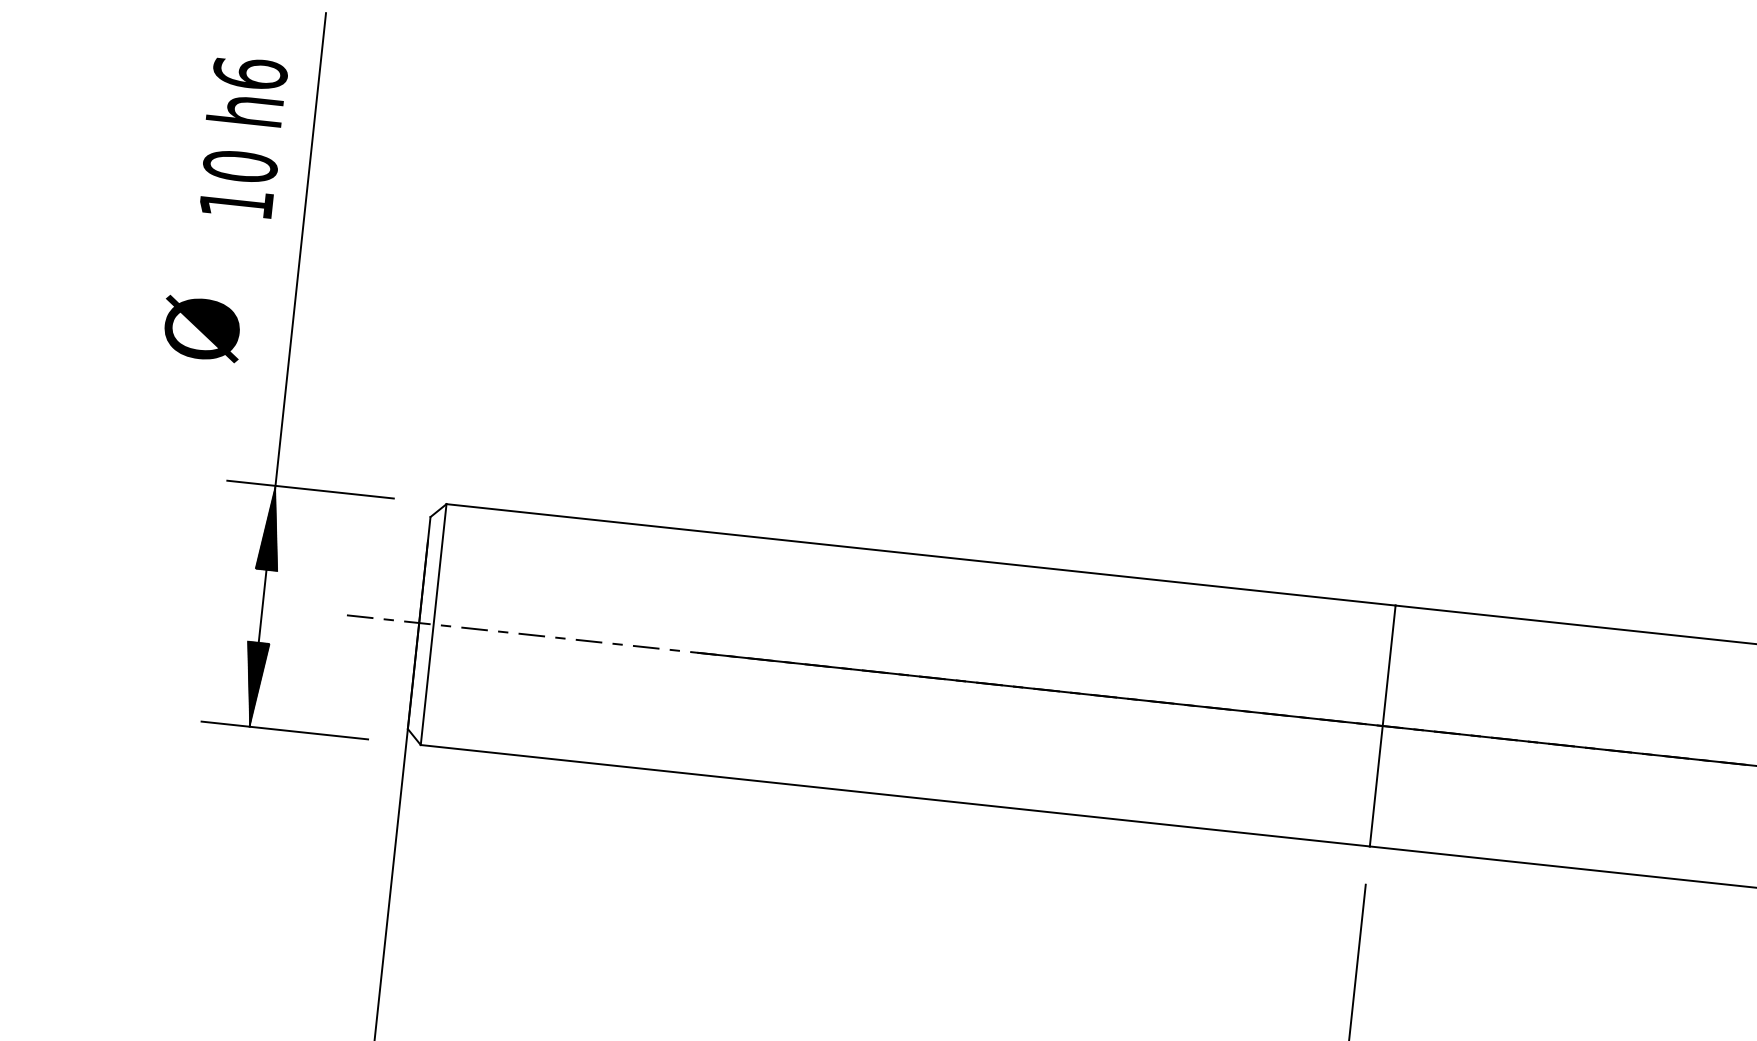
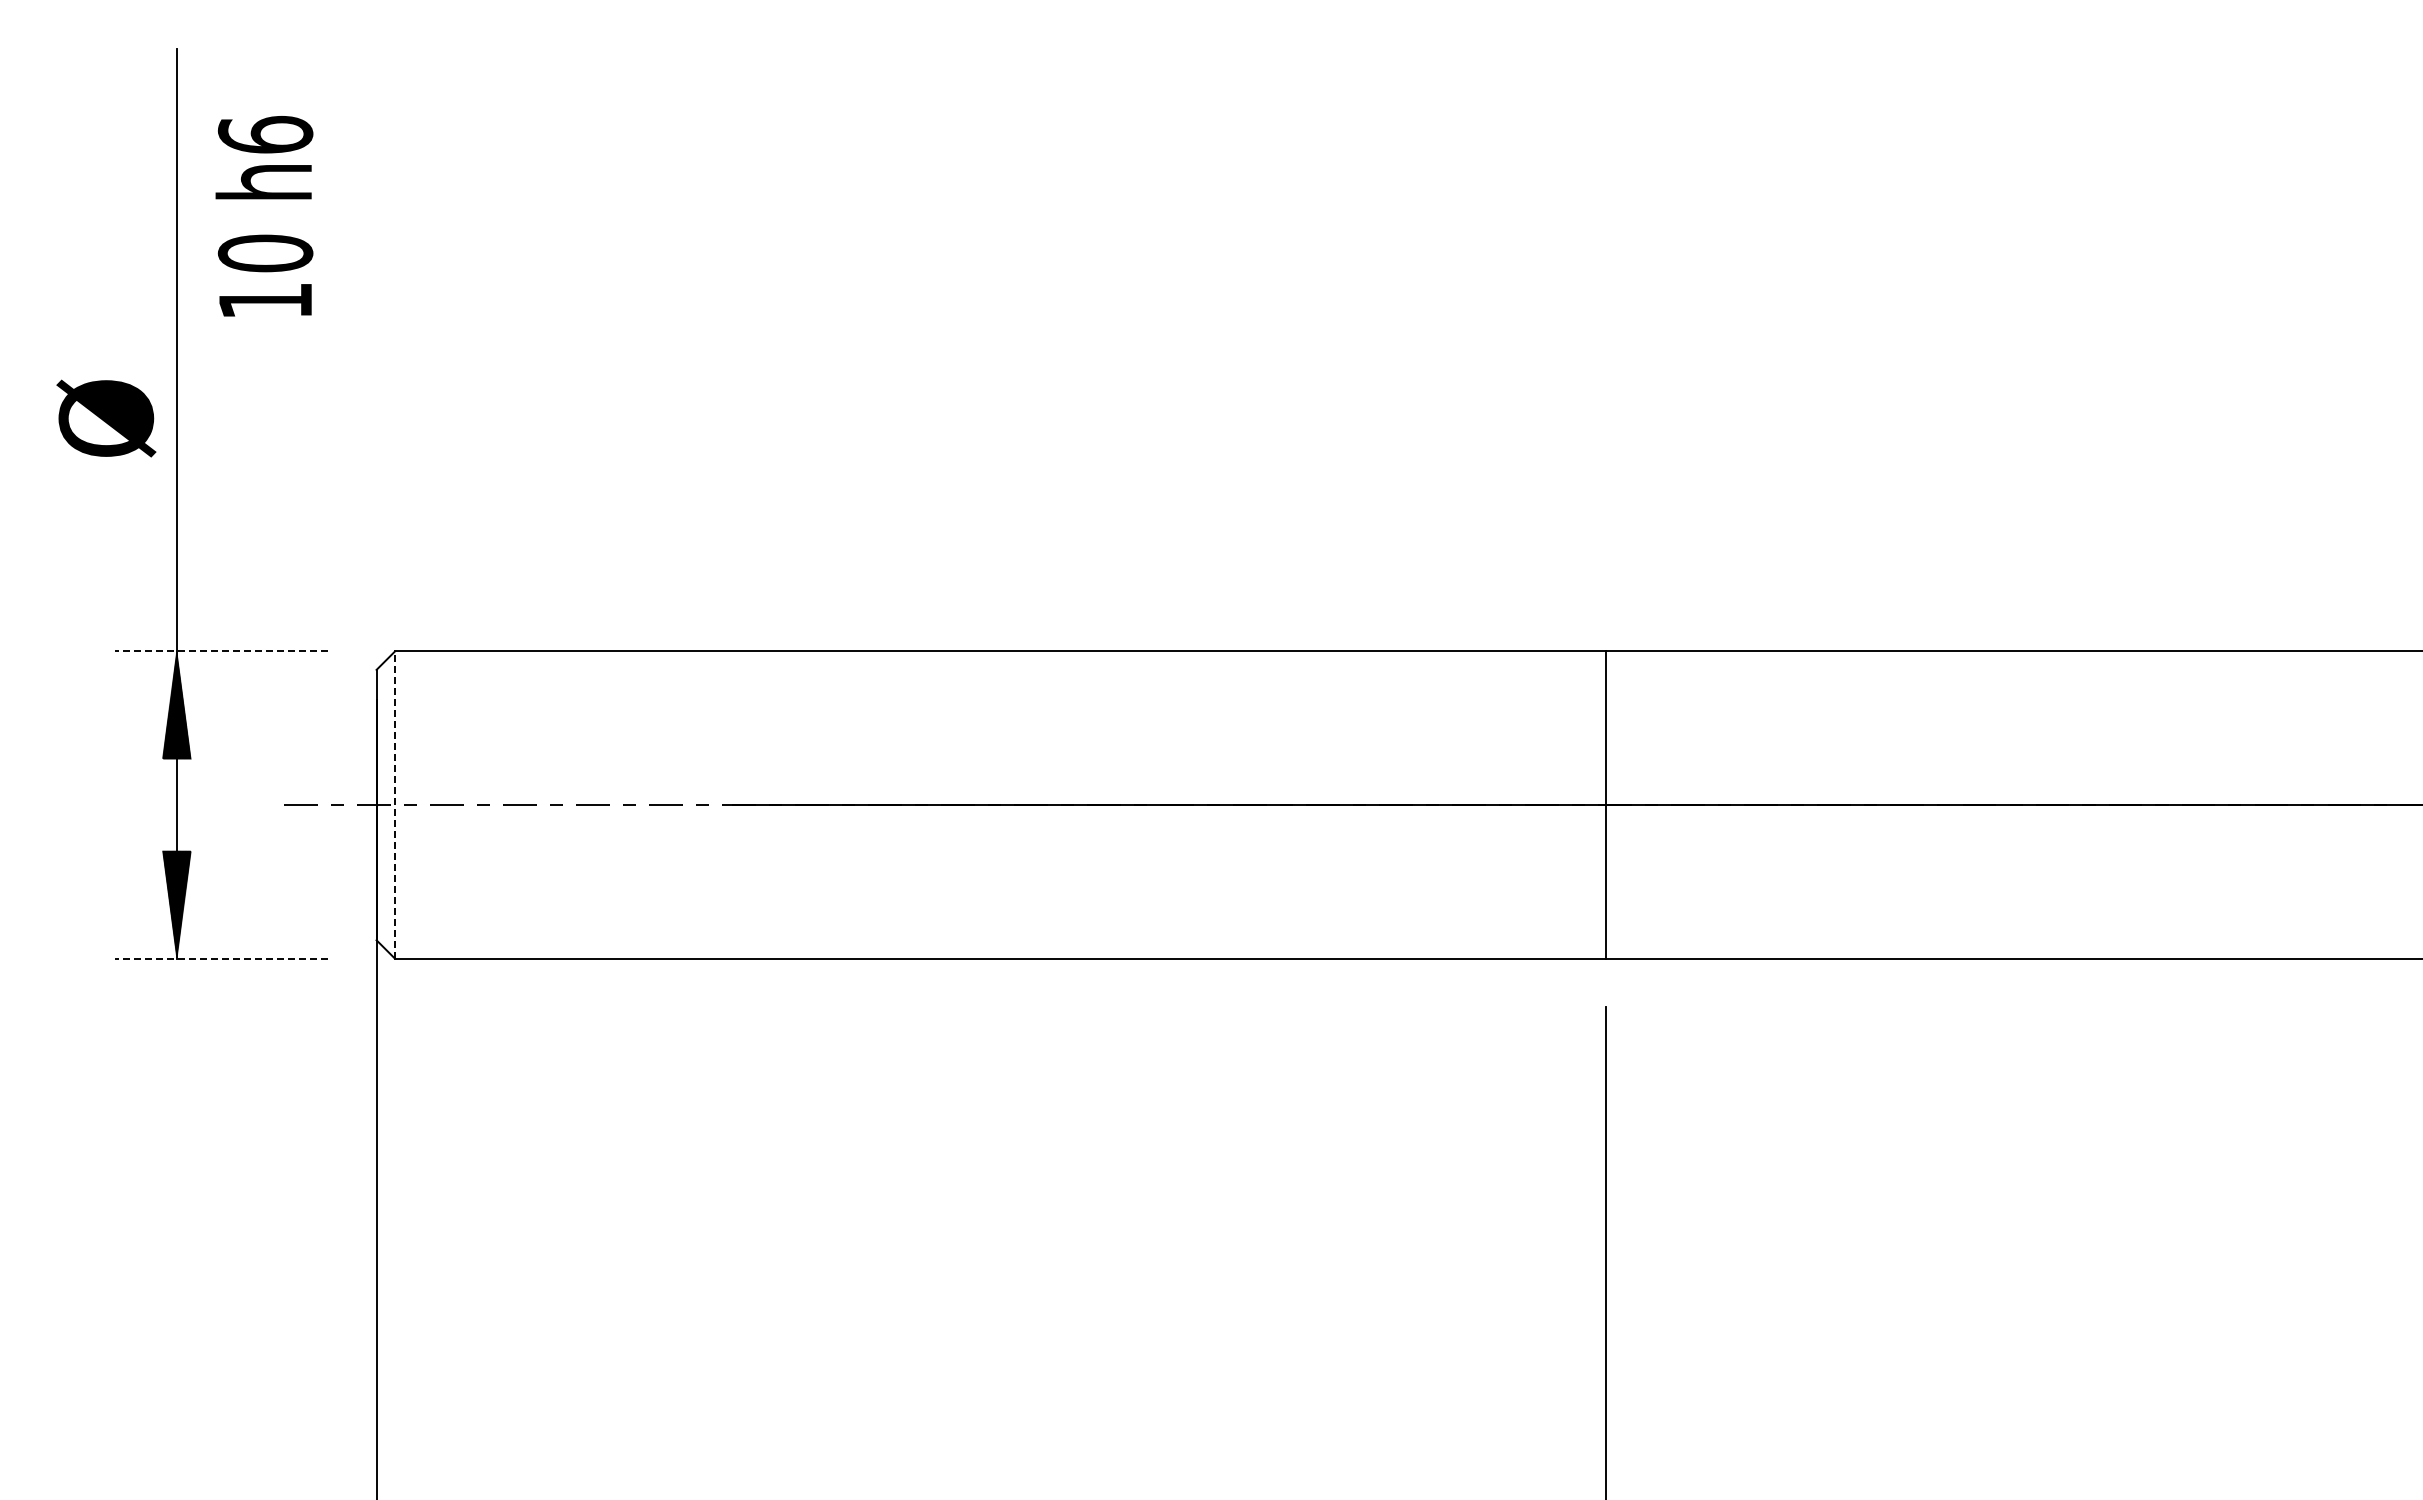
text: (242, 137) -> (264, 216), moved
text: (202, 328) -> (106, 418), moved
line: (310, 489) -> (221, 651), solid -> dashed
line: (433, 624) -> (395, 805), solid -> dashed
line: (284, 730) -> (221, 958), solid -> dashed

